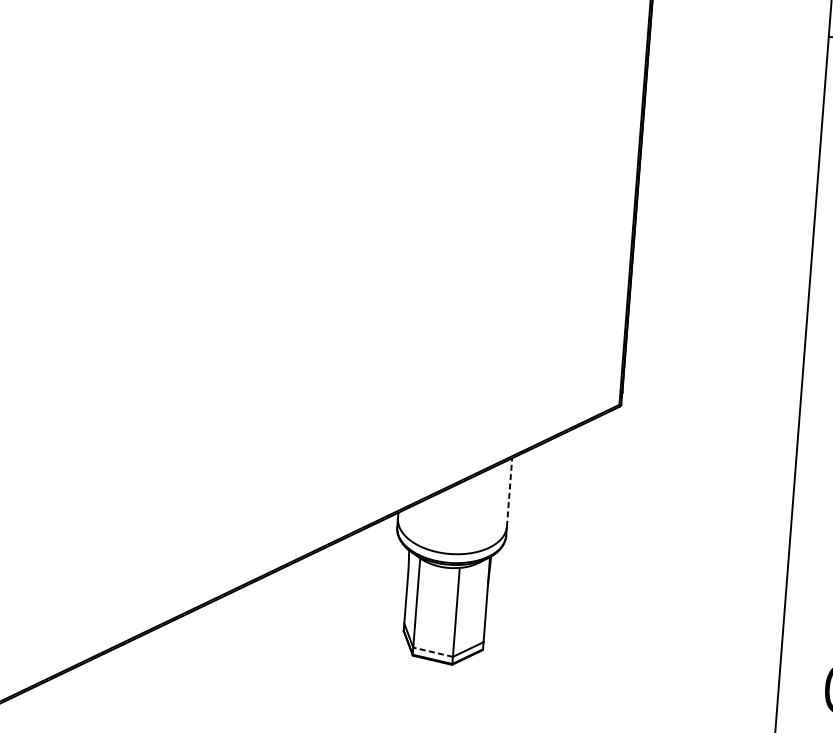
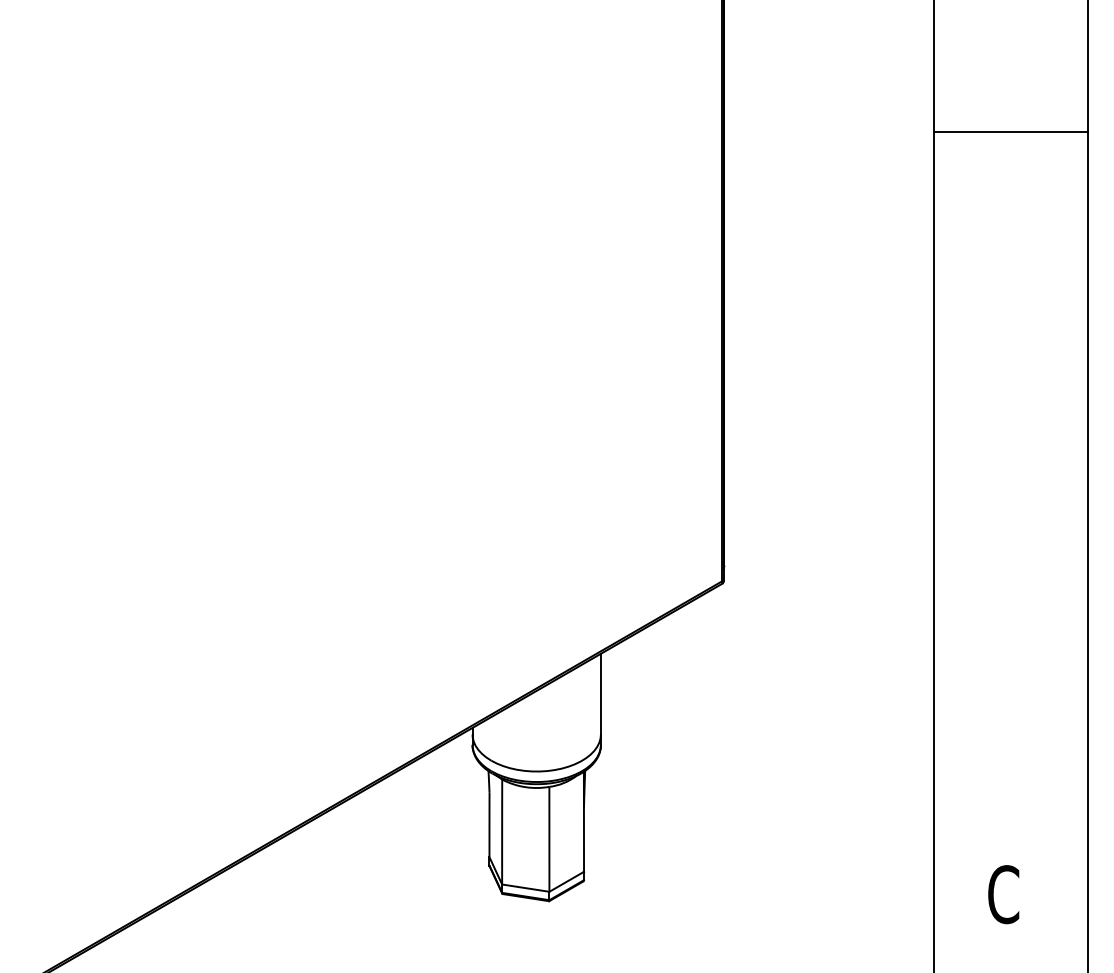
line: (509, 491) -> (600, 693), dashed -> solid
line: (432, 652) -> (525, 888), dashed -> solid

